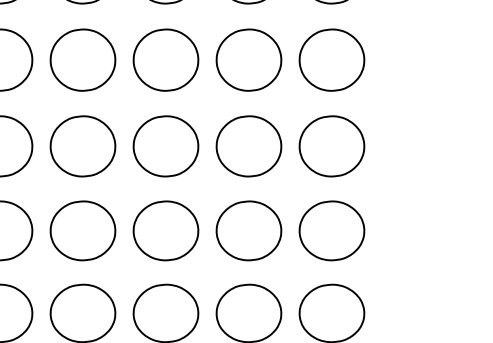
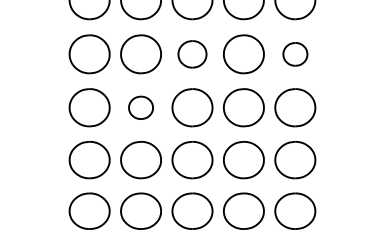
part: (166, 60) -> (192, 54), size x0.7
part: (332, 60) -> (295, 54), size x0.6
part: (82, 145) -> (140, 107), size x0.6

